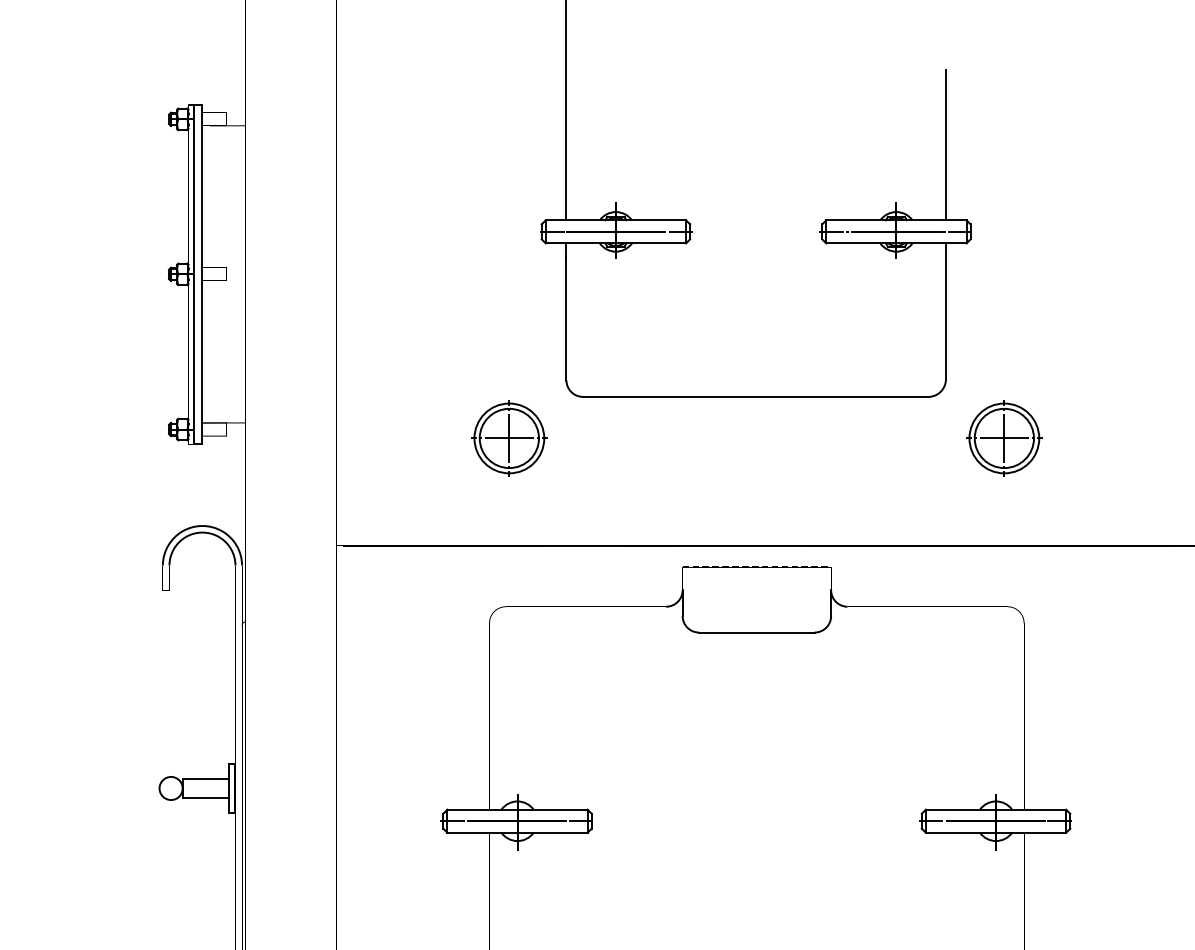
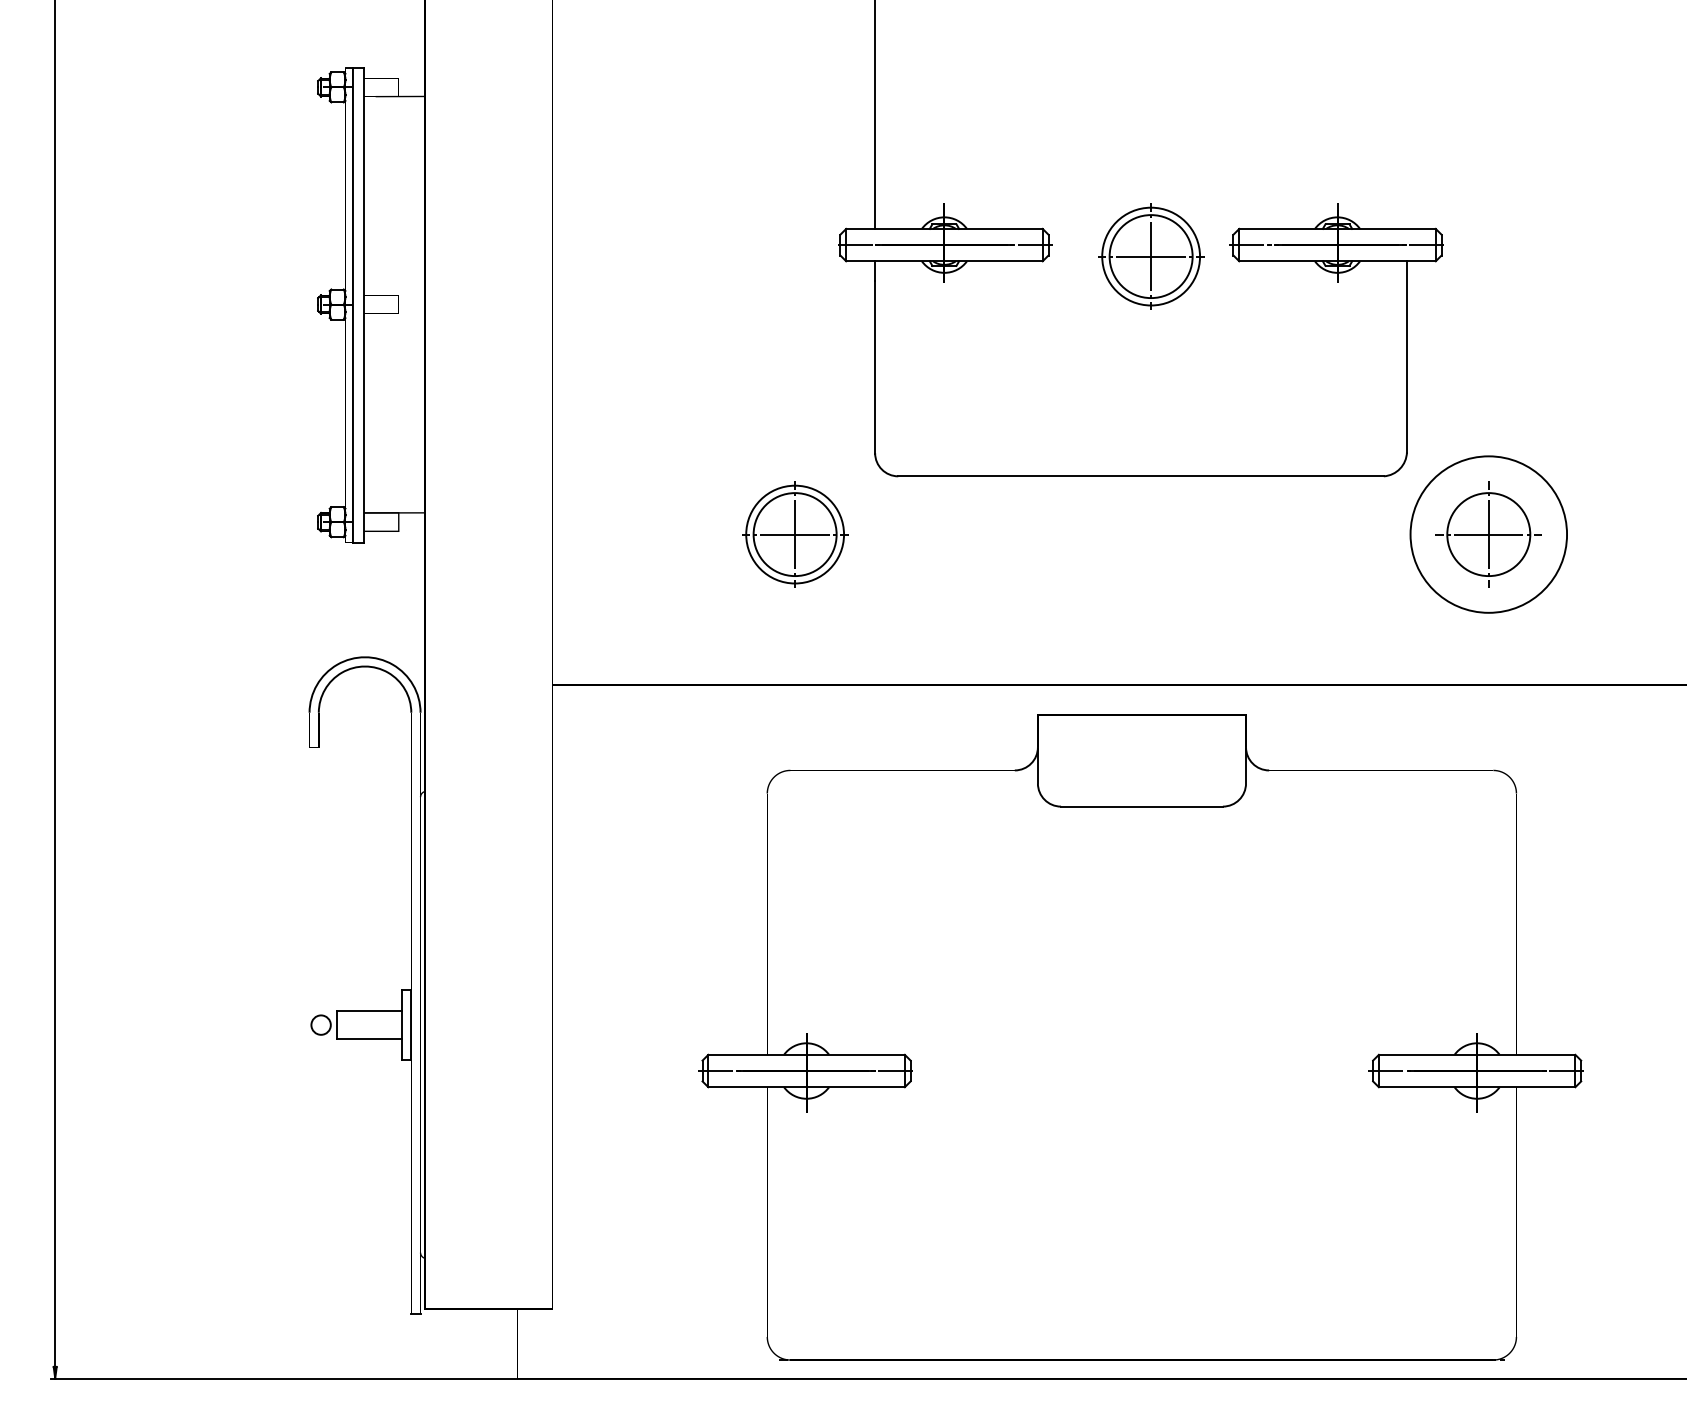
line: (945, 145) -> (1406, 123), removed
part: (763, 239) -> (1151, 256), added
circle: (1004, 438) -> (1488, 534), size x1.6
circle: (170, 788) -> (320, 1024), size x0.6

